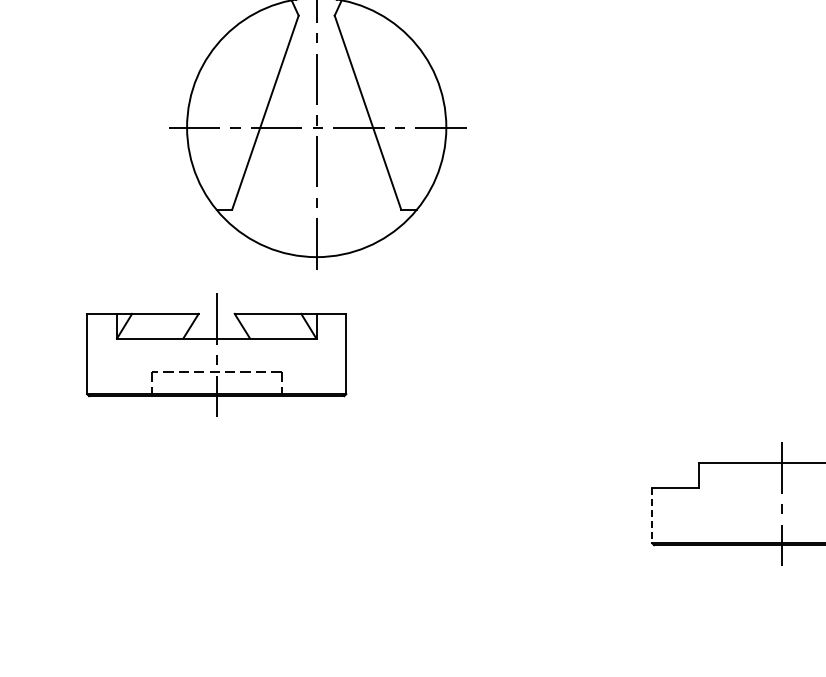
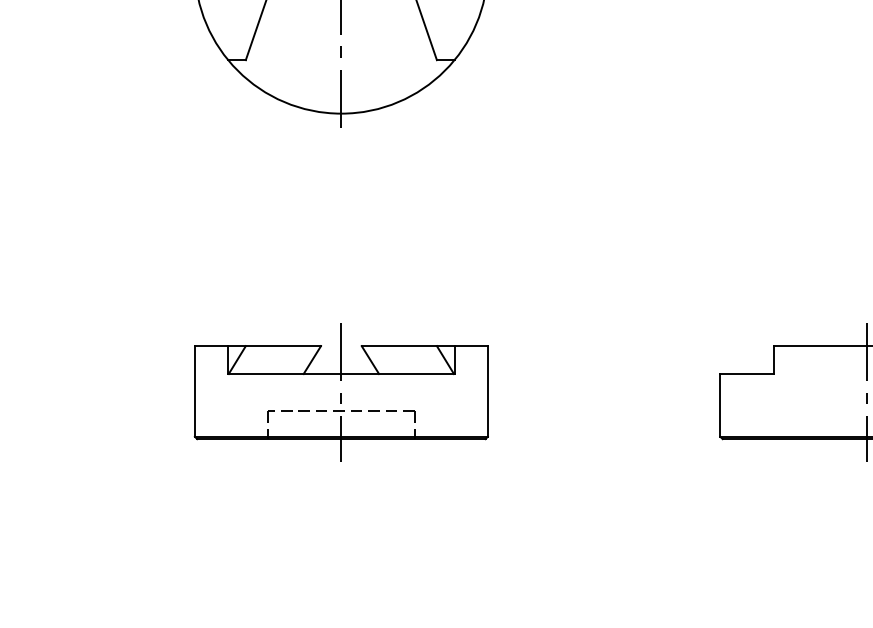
part: (216, 354) -> (341, 392), moved
line: (652, 515) -> (720, 405), dashed -> solid

